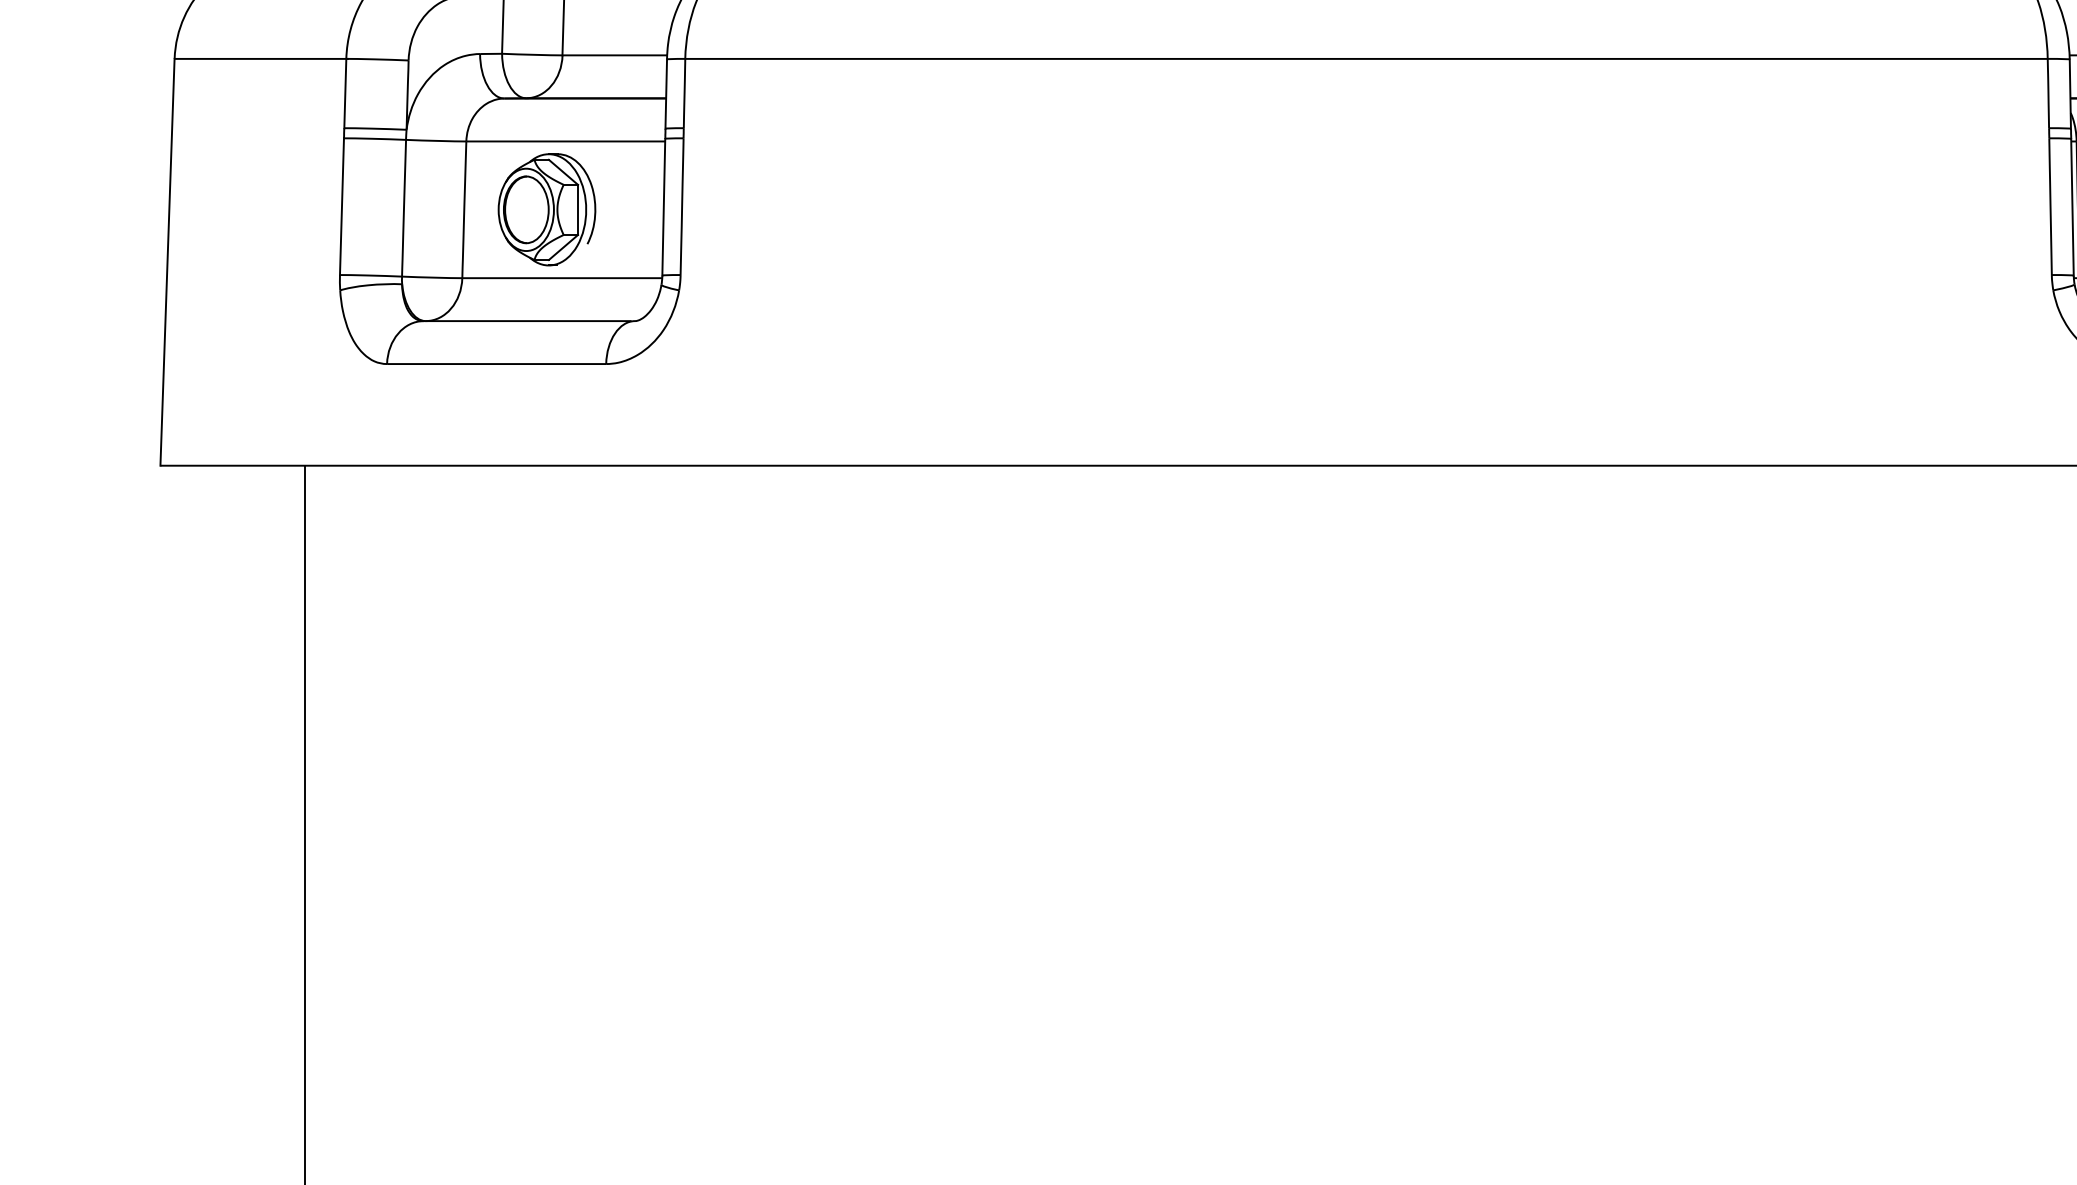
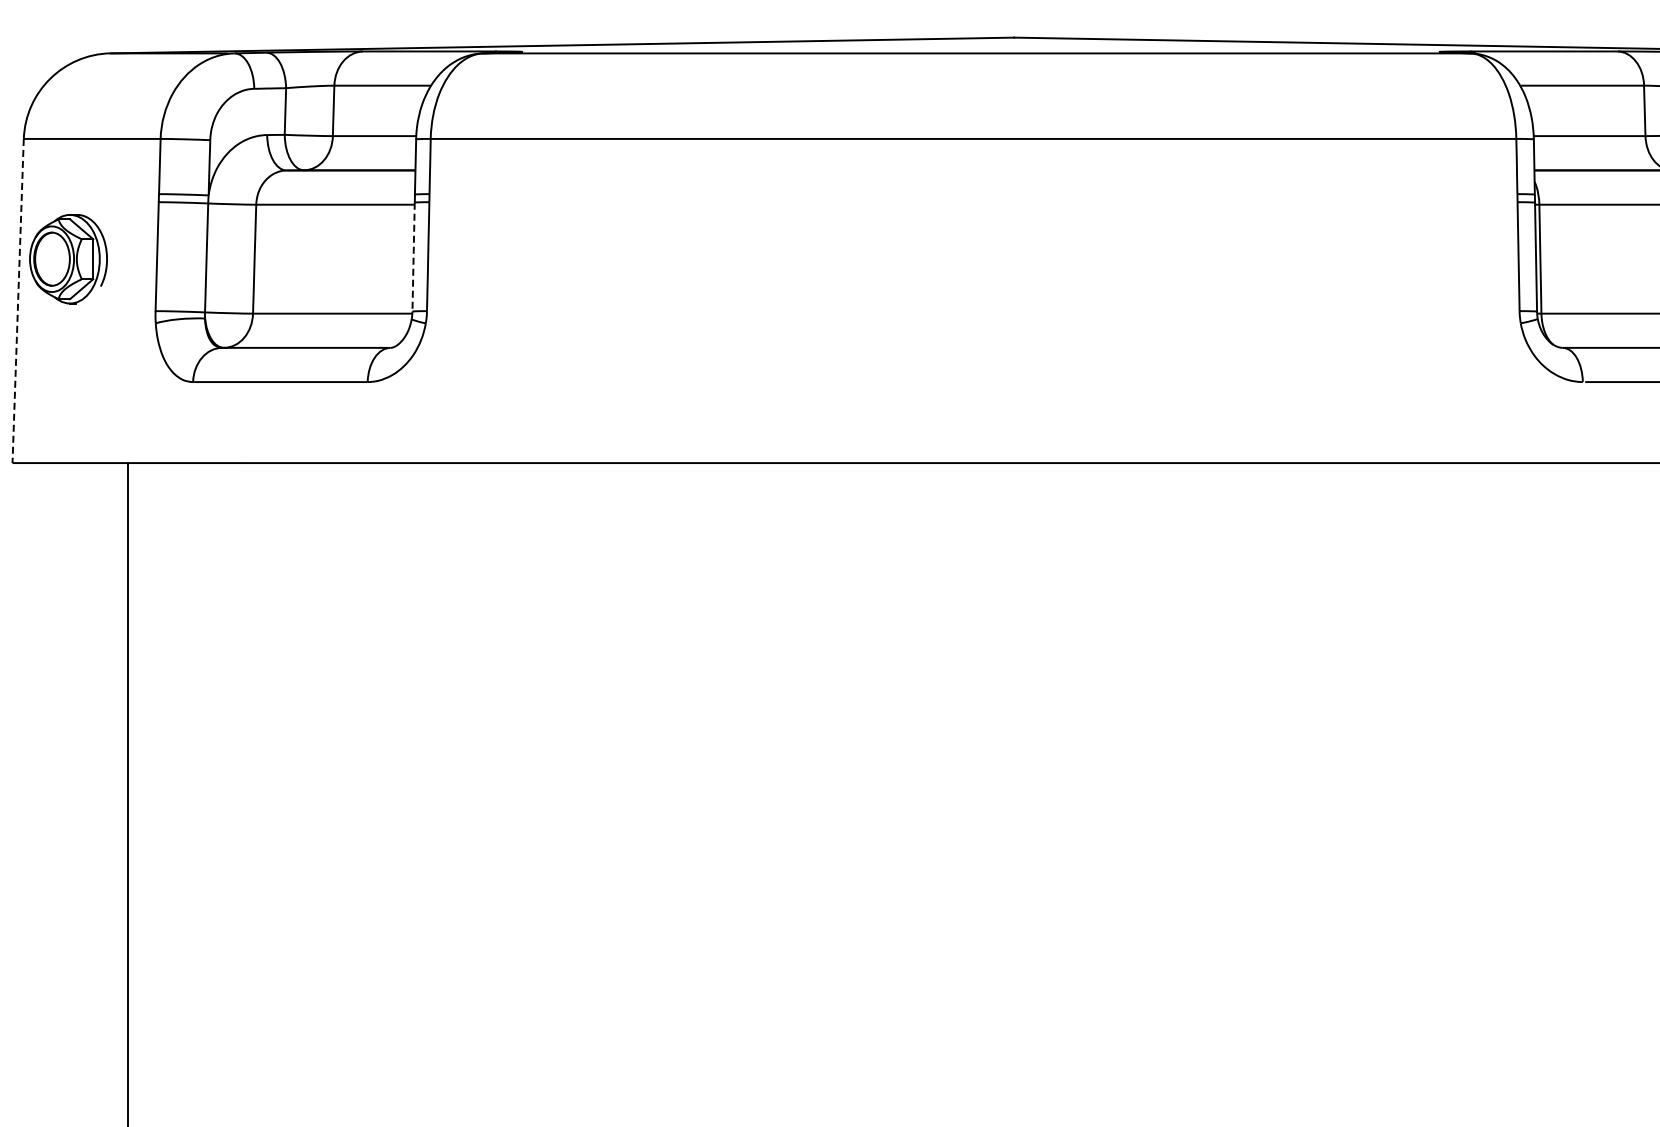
line: (663, 207) -> (413, 257), solid -> dashed
part: (546, 210) -> (68, 259), moved
line: (167, 262) -> (18, 301), solid -> dashed

